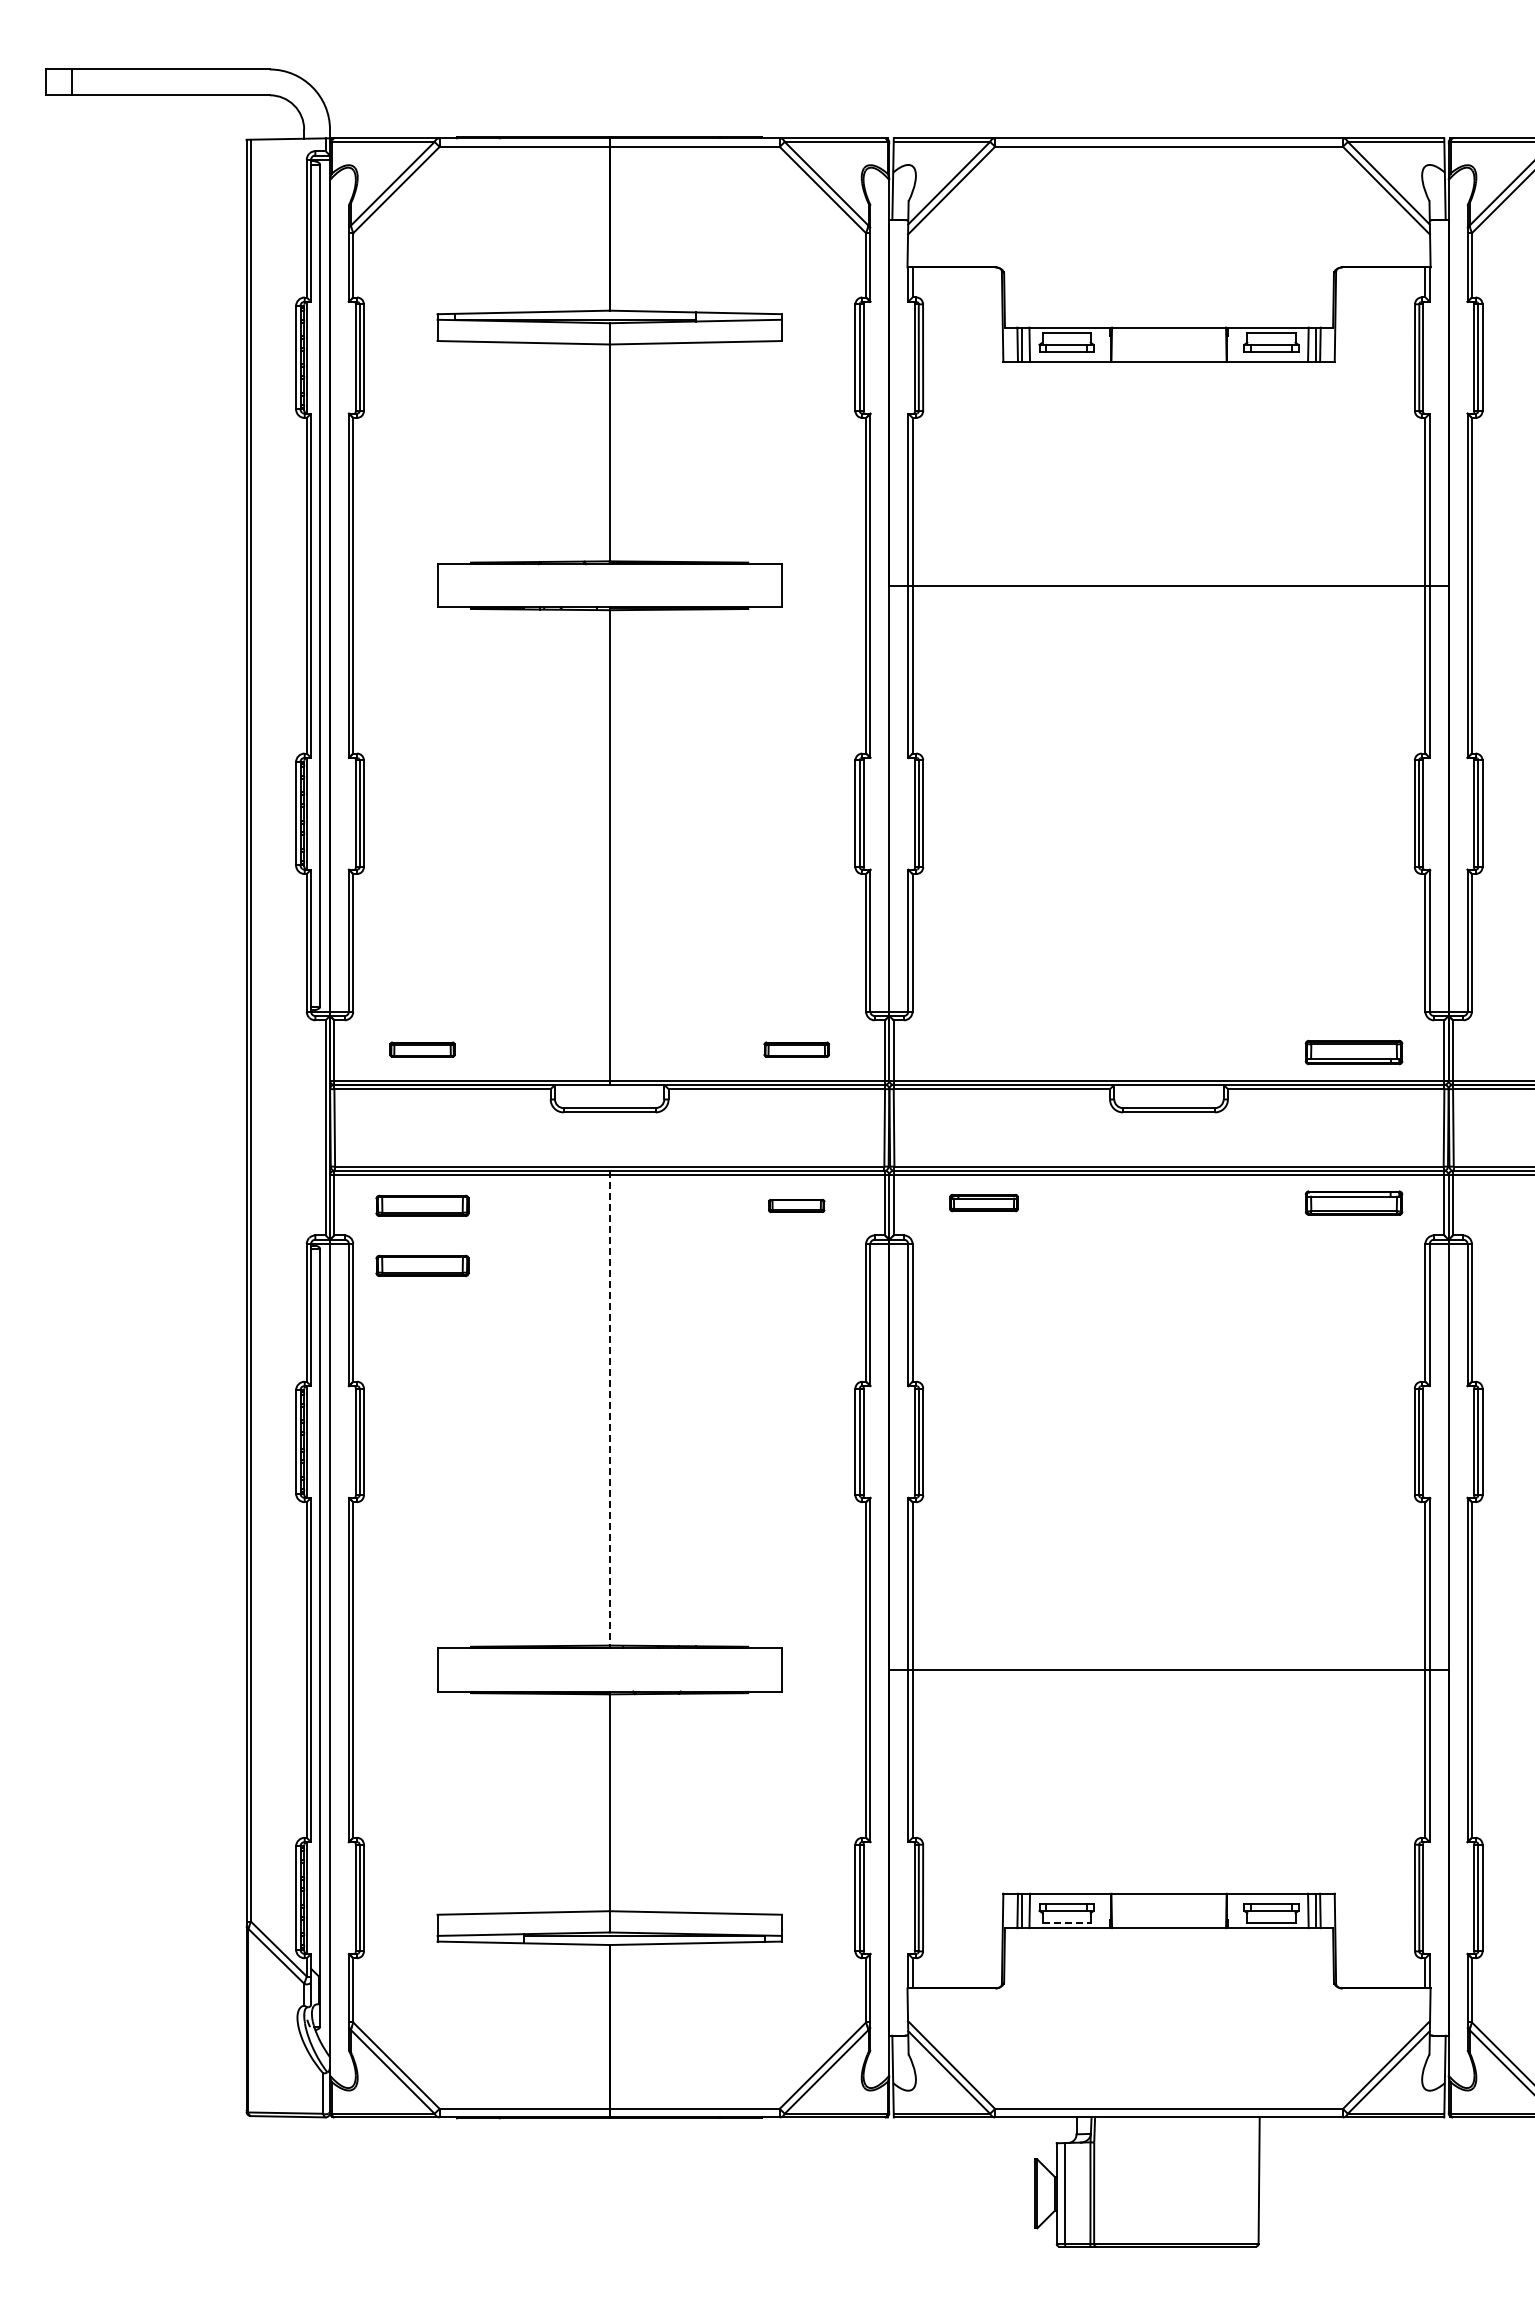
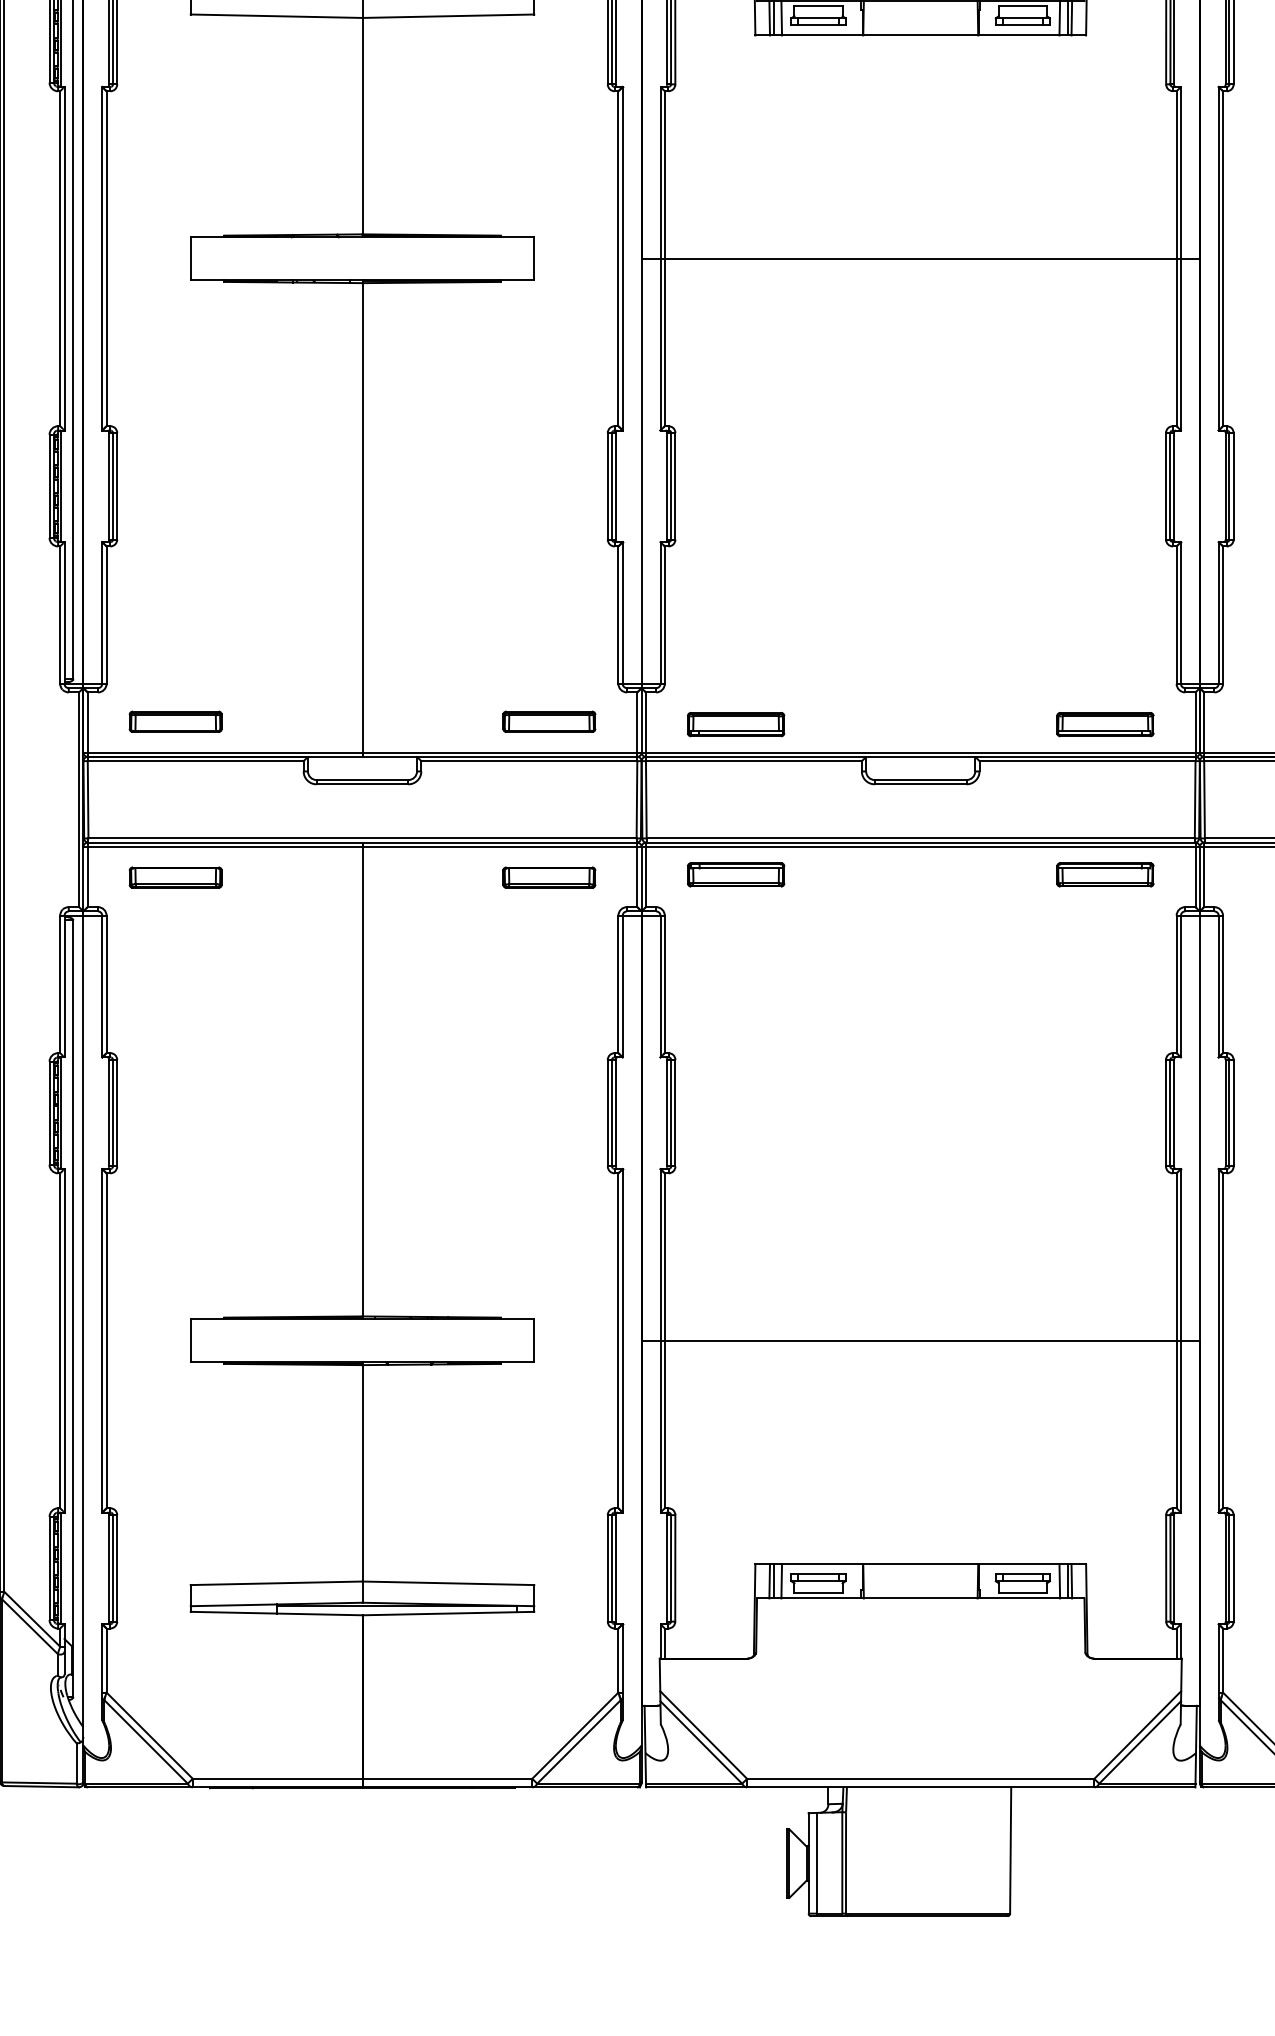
part: (422, 1049) -> (175, 721), size x1.43
part: (796, 1049) -> (548, 721), size x1.43
part: (983, 1052) -> (735, 724), added
part: (983, 1202) -> (735, 874), size x1.43
part: (796, 1205) -> (548, 877), size x1.67
part: (422, 1265) -> (175, 937), removed
line: (609, 1408) -> (362, 1079), dashed -> solid
line: (1067, 1923) -> (819, 1593), dashed -> solid

